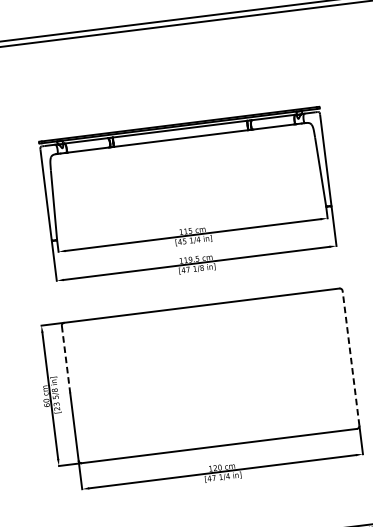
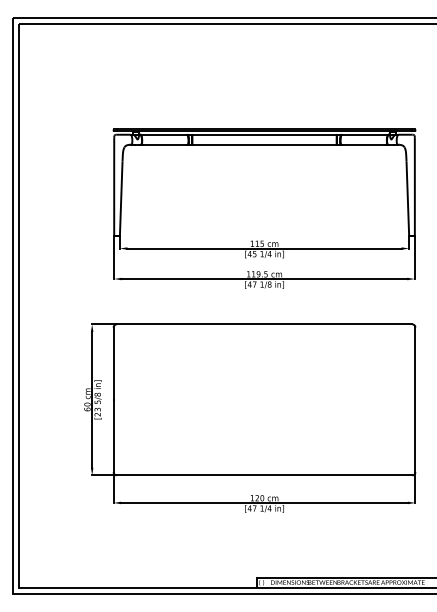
line: (351, 357) -> (415, 399), dashed -> solid
line: (66, 360) -> (113, 364), dashed -> solid

